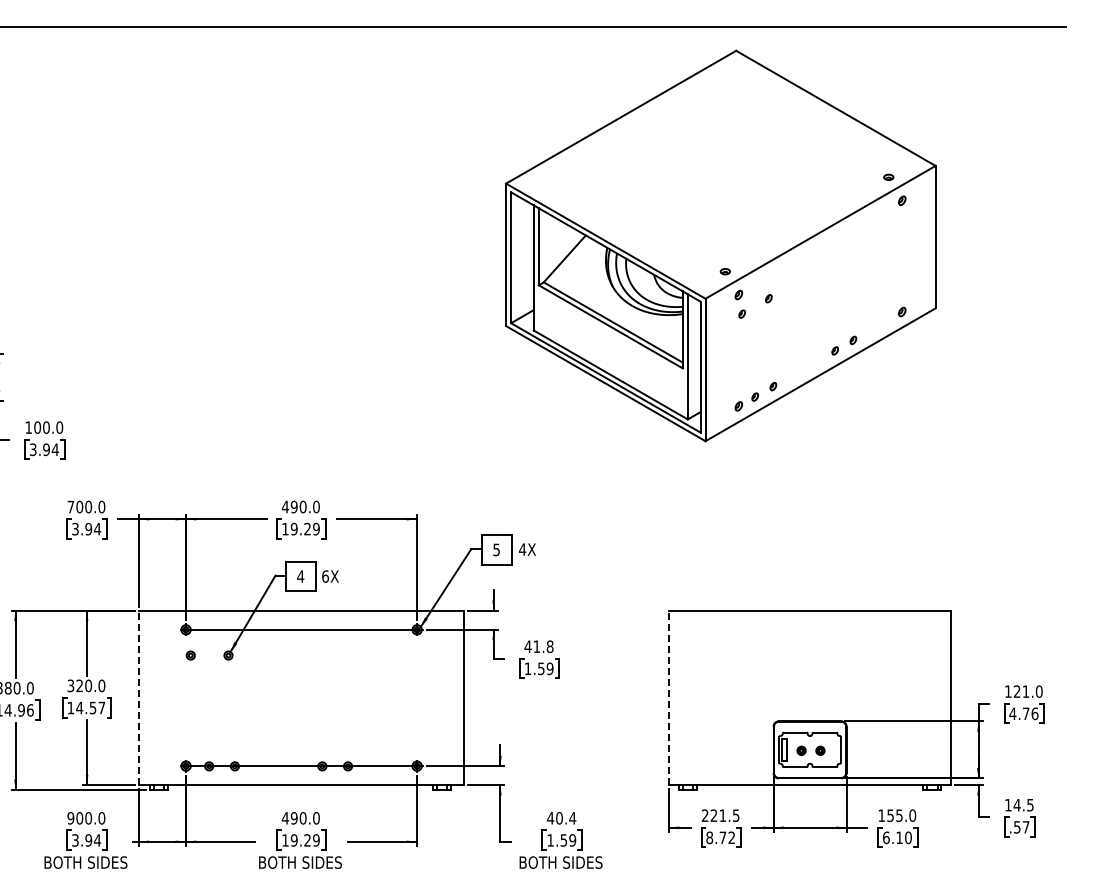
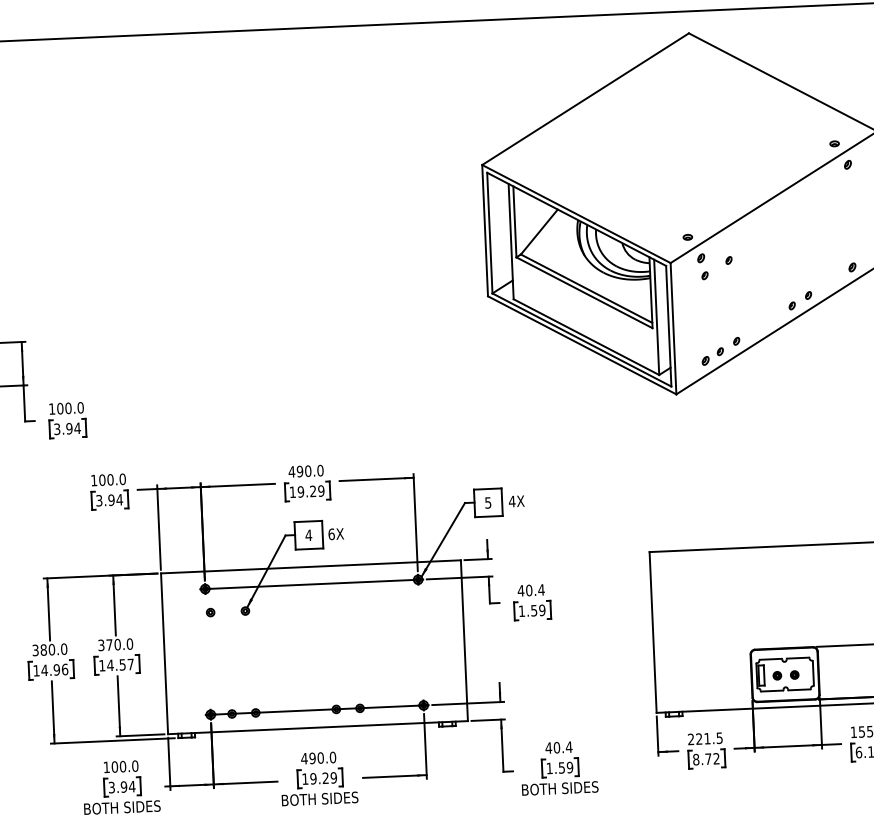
text: (70, 506) -> (93, 480), 700.0 -> 100.0
text: (543, 646) -> (535, 590), 41.8 -> 40.4
text: (79, 685) -> (109, 644), 320.0 -> 370.0
line: (138, 697) -> (164, 653), dashed -> solid
line: (669, 697) -> (653, 631), dashed -> solid
text: (70, 818) -> (106, 767), 900.0 -> 100.0

